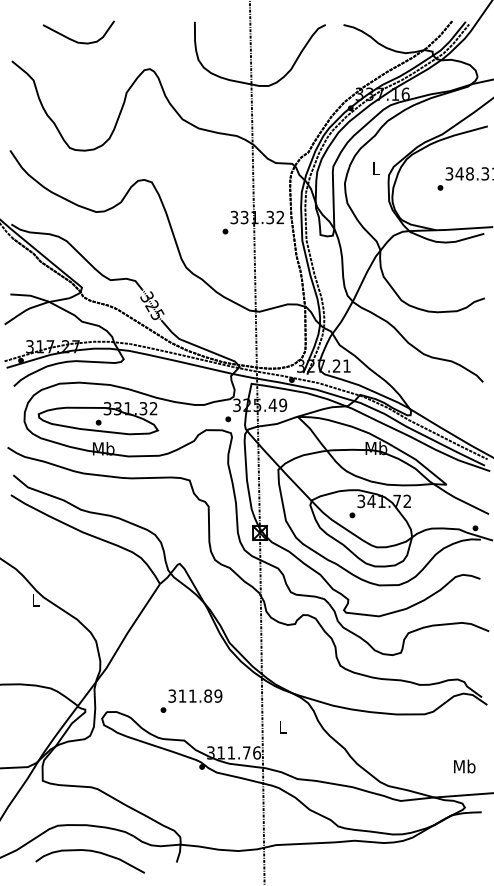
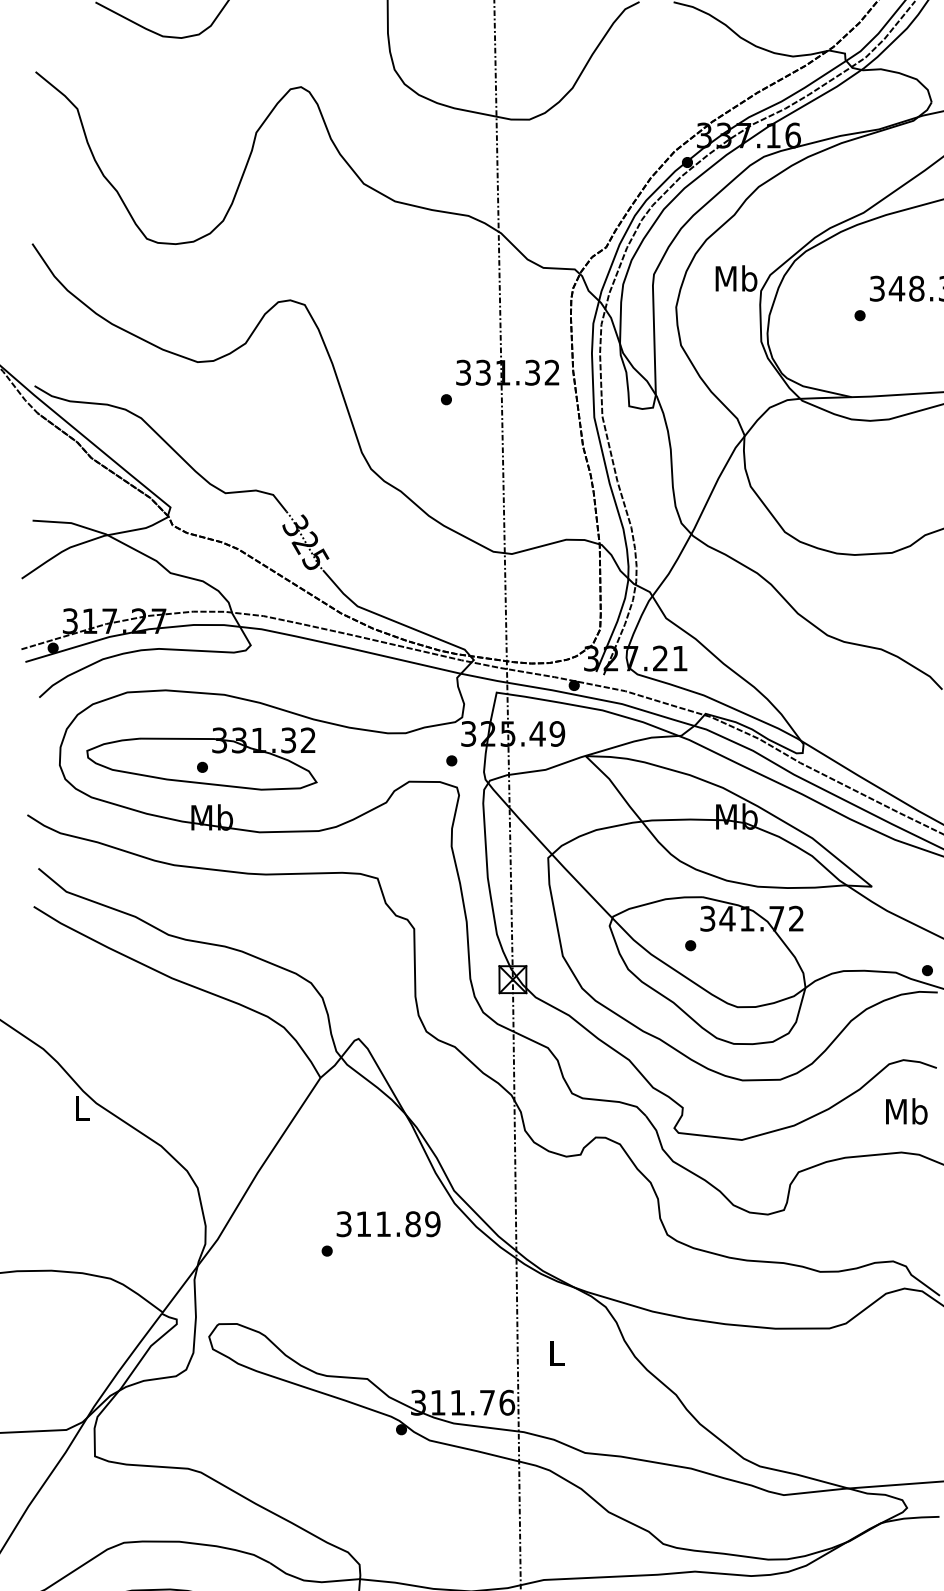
text: (376, 168) -> (737, 278), L -> Mb
text: (191, 700) -> (381, 1232), moved
text: (464, 766) -> (906, 1111), moved

